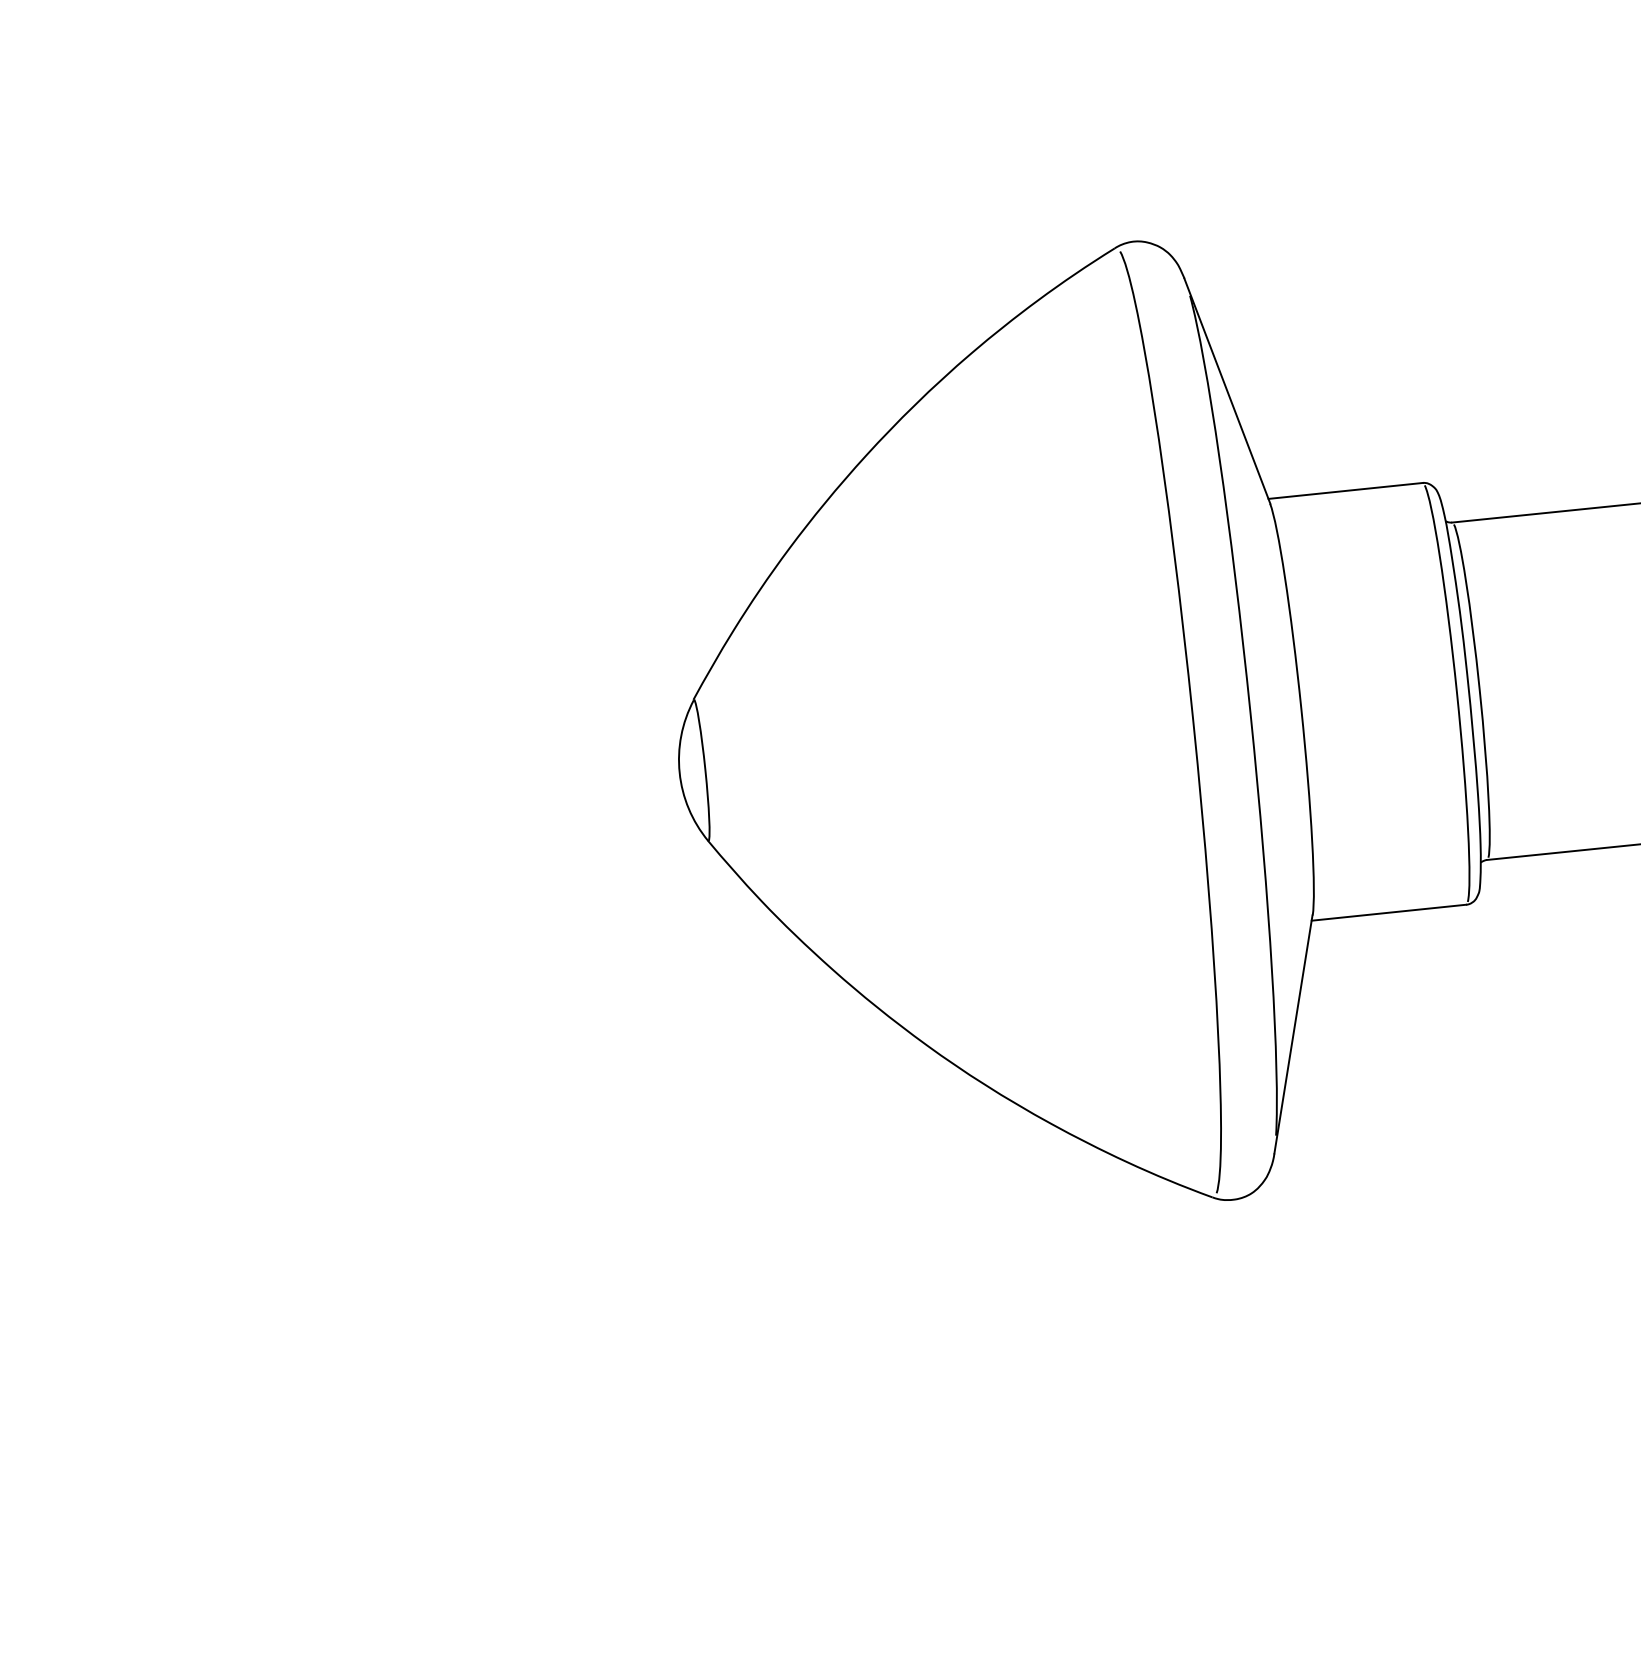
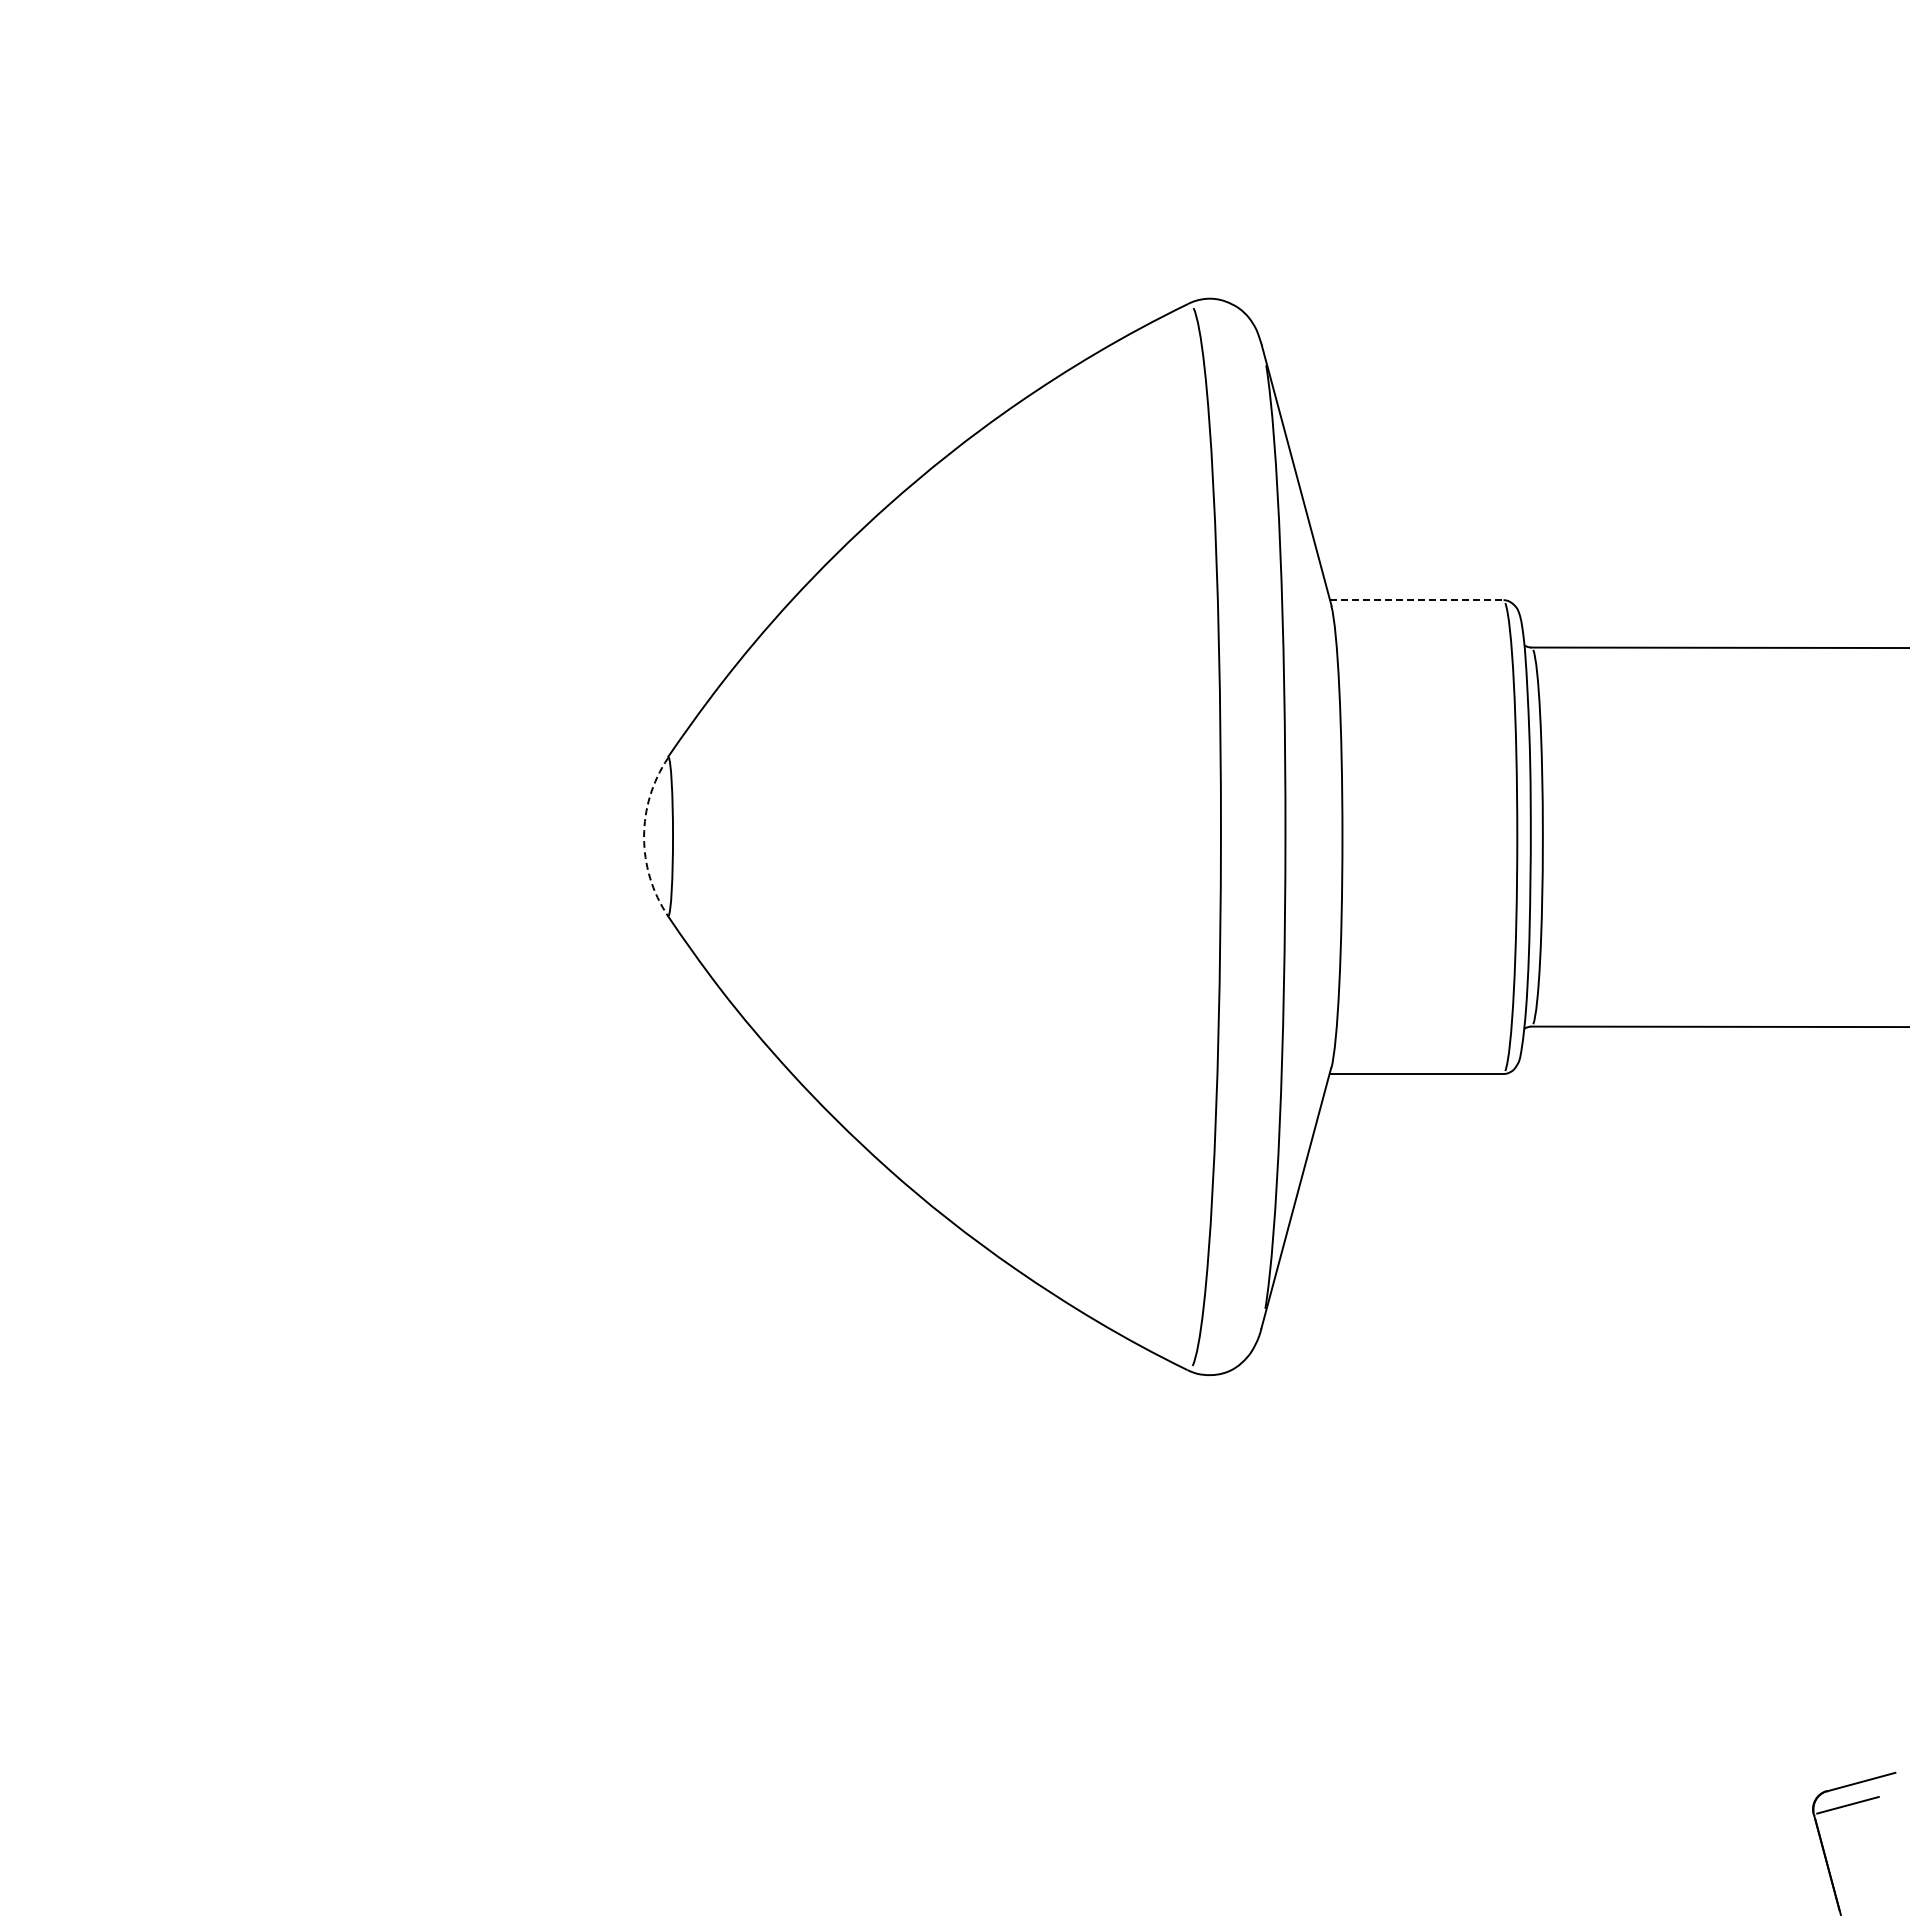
line: (1345, 491) -> (1416, 600), solid -> dashed
arc: (680, 773) -> (644, 837), solid -> dashed

